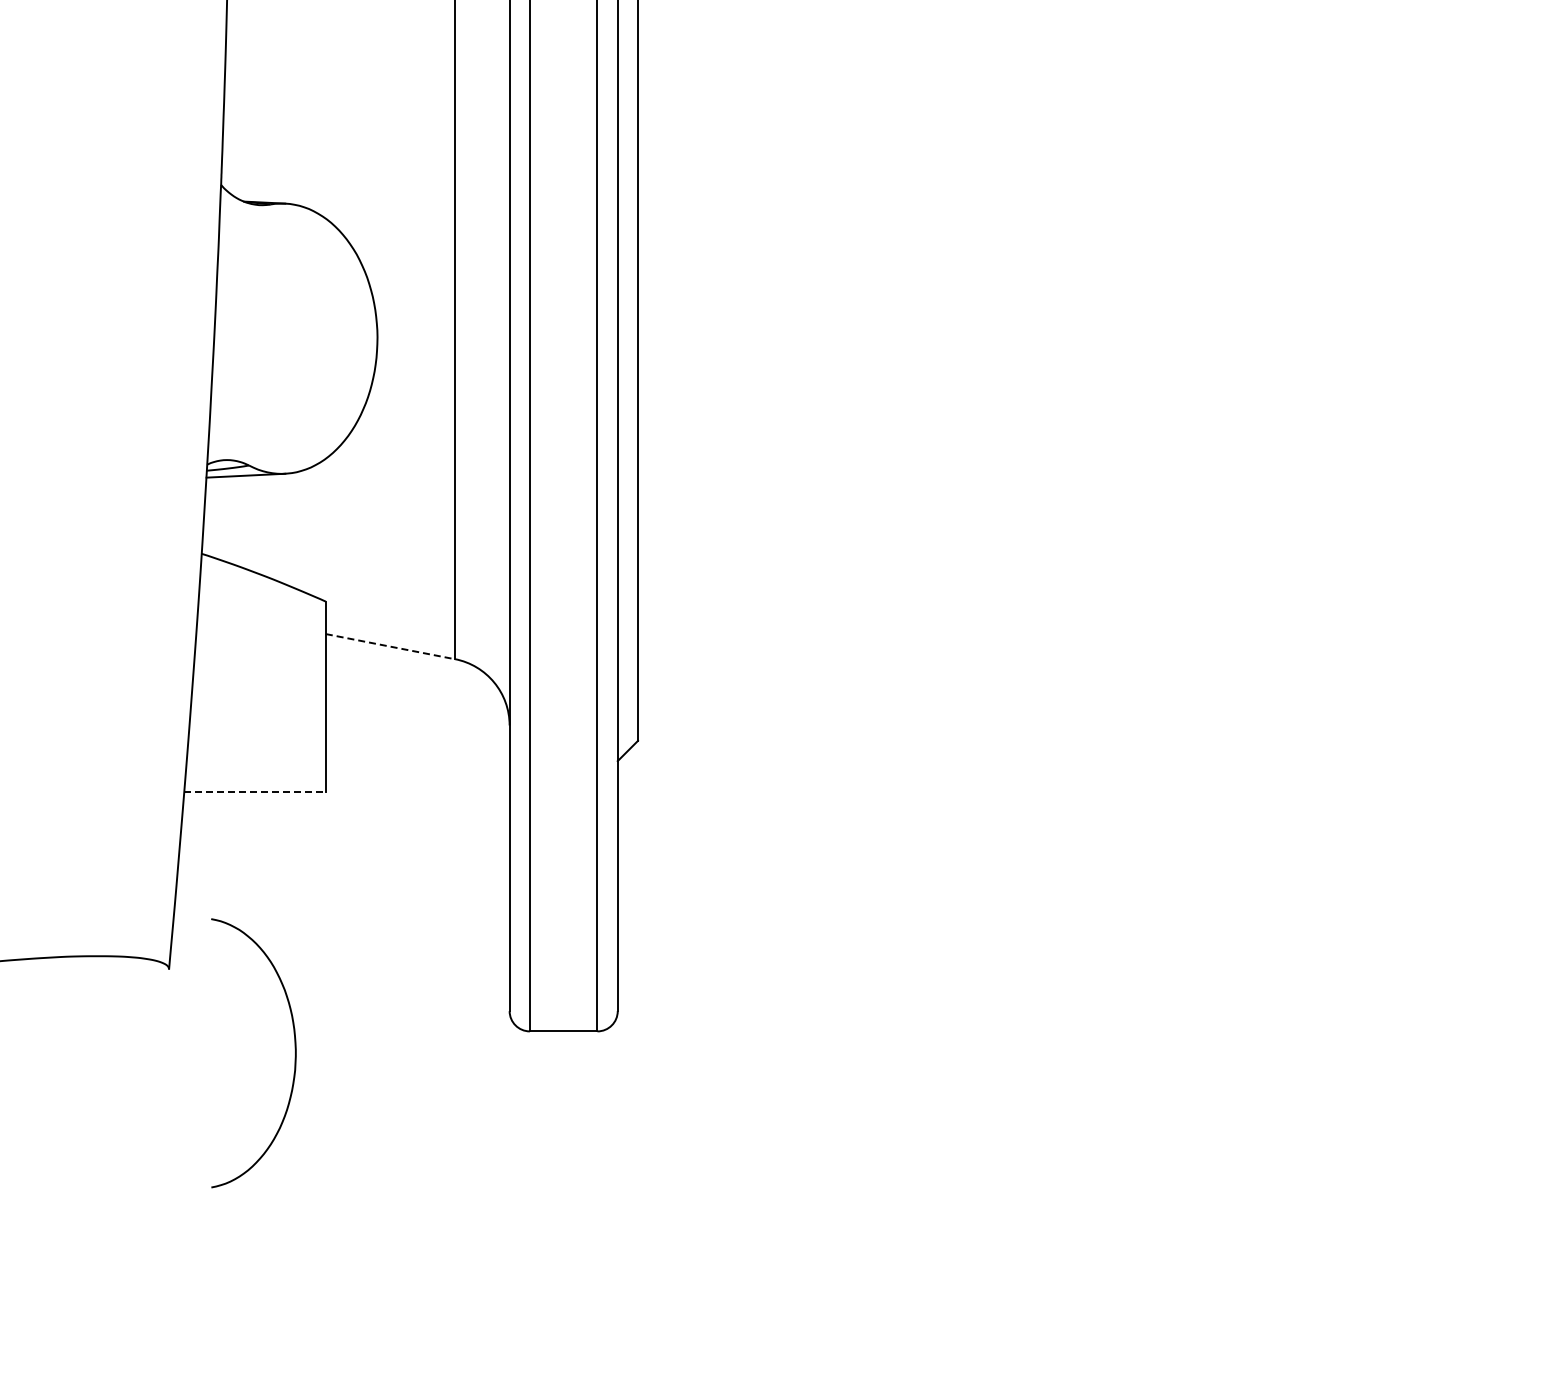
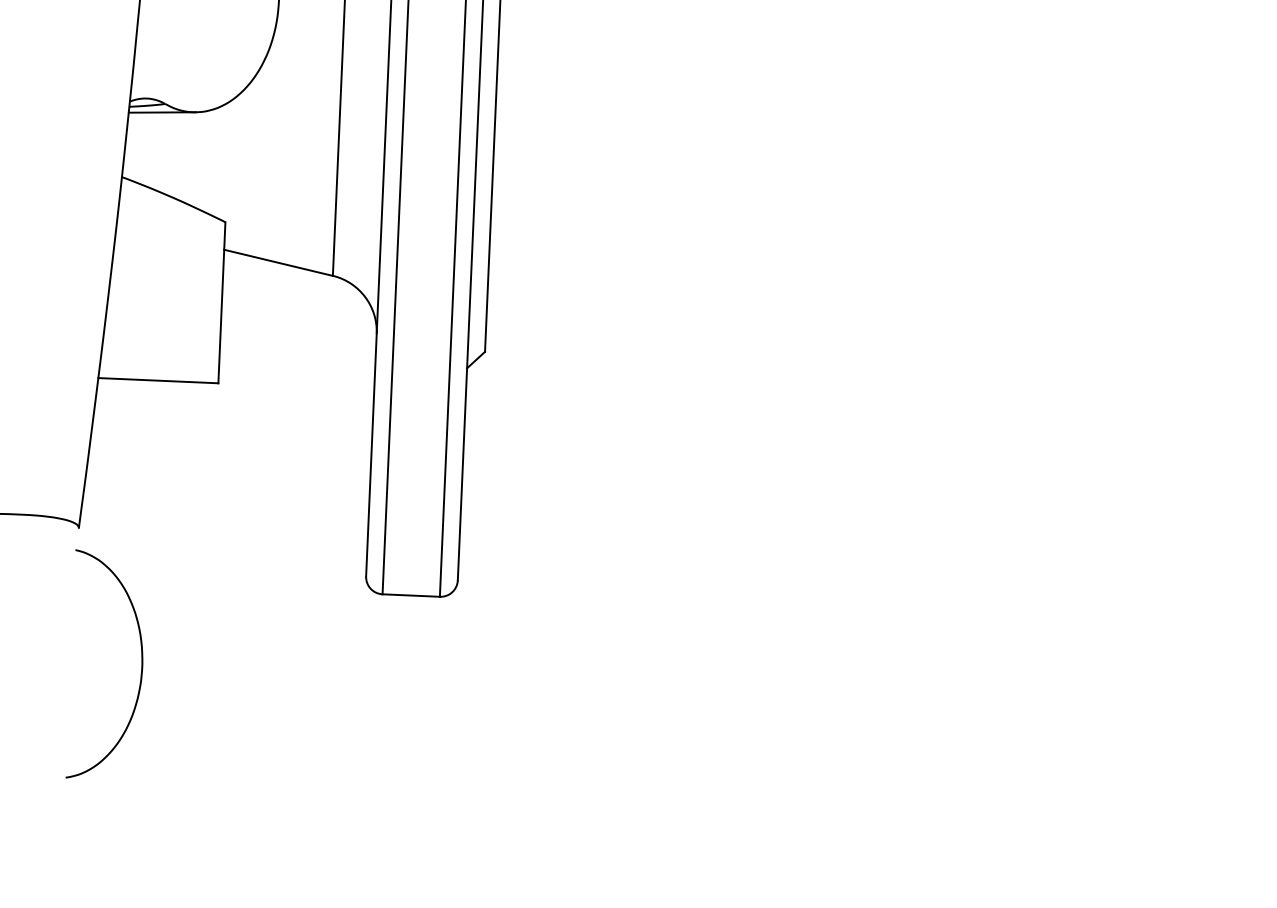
line: (390, 646) -> (278, 262), dashed -> solid
line: (255, 791) -> (158, 380), dashed -> solid
curve: (294, 1056) -> (141, 669), moved

